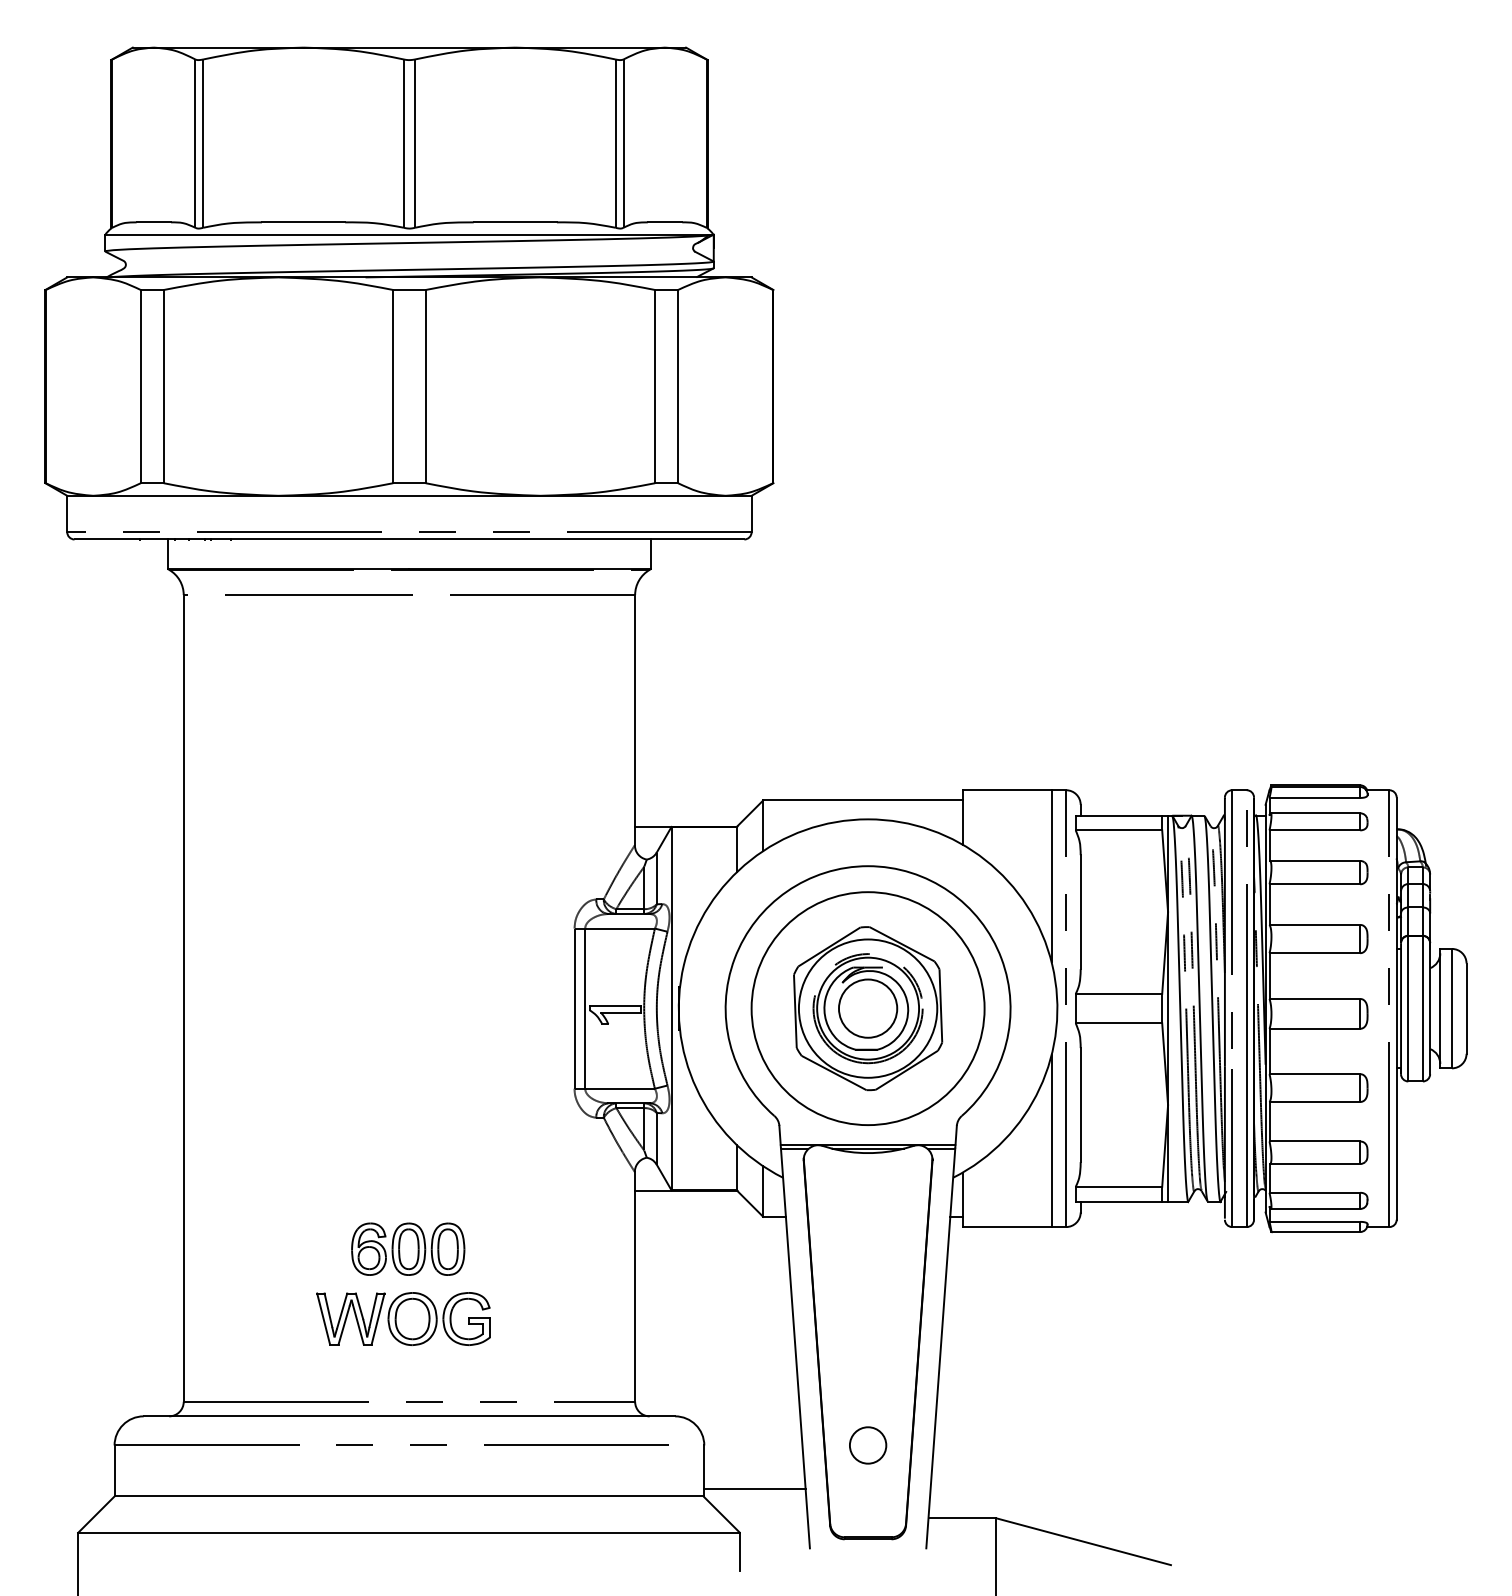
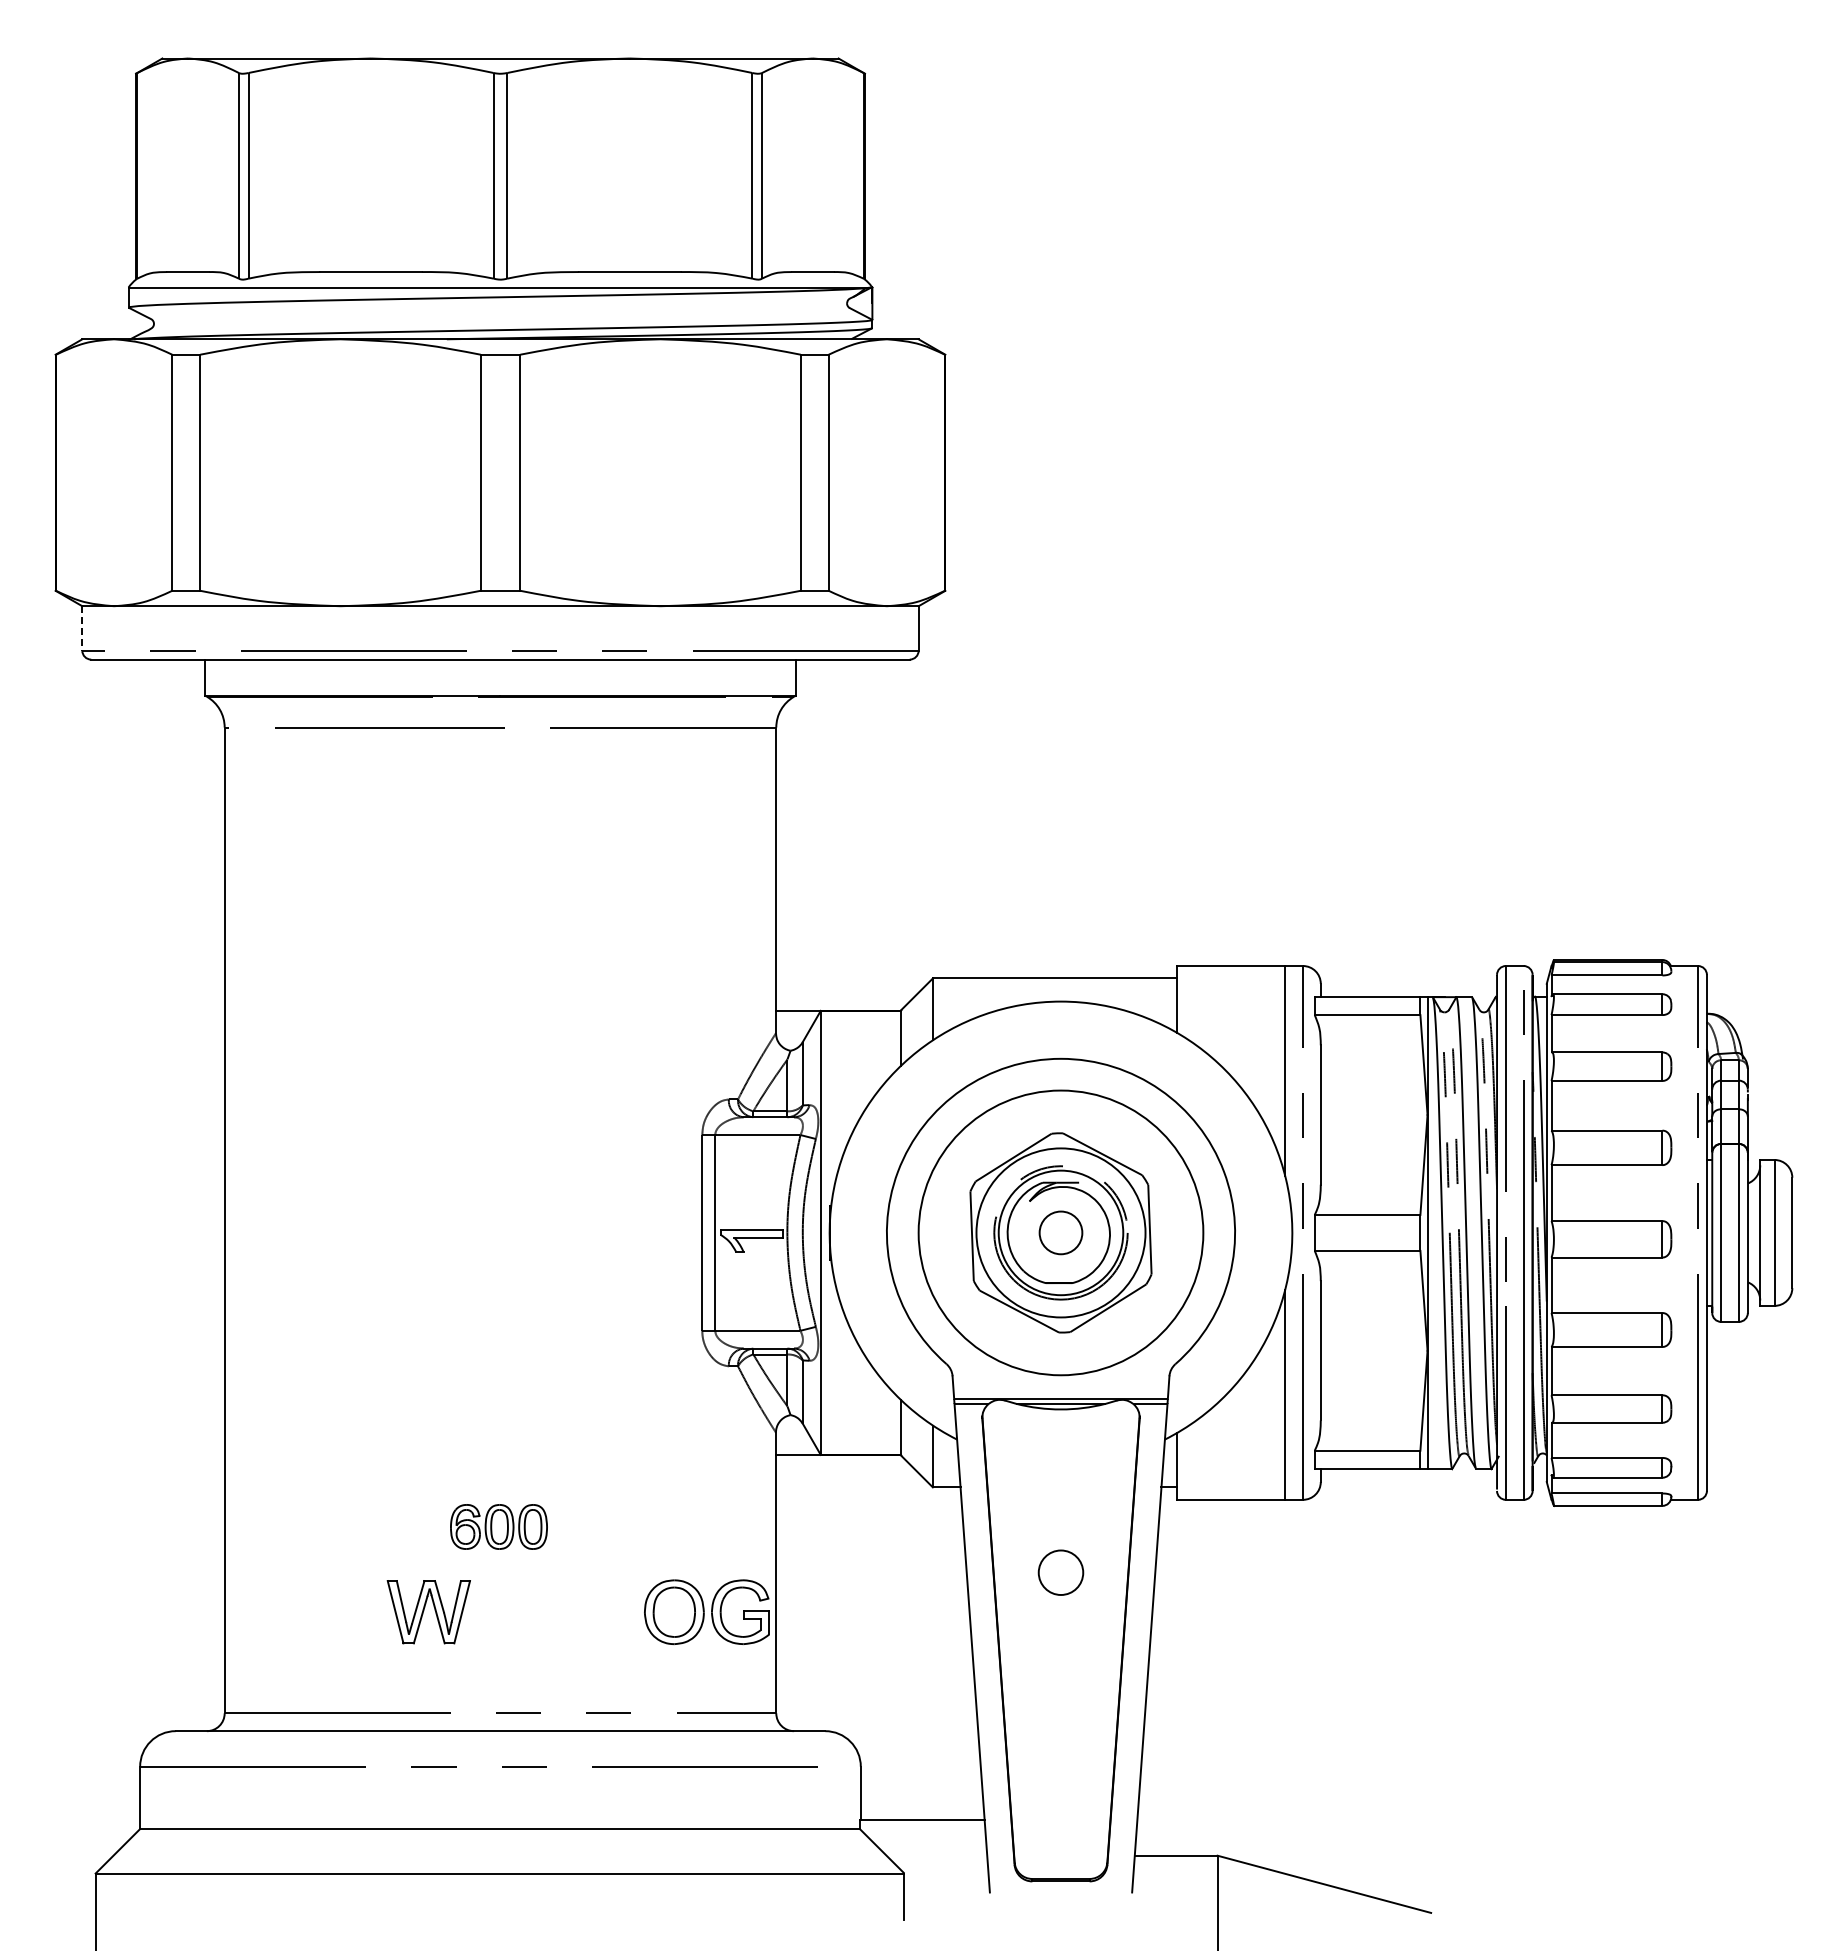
line: (67, 514) -> (82, 628), solid -> dashed
circle: (867, 1008) -> (1060, 1232), size x0.6
part: (407, 1248) -> (498, 1526), size x0.7
part: (438, 1318) -> (706, 1611), moved
circle: (867, 1445) -> (1060, 1572), moved

